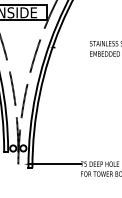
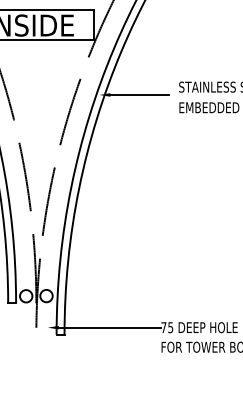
line: (69, 47) -> (138, 94), added

